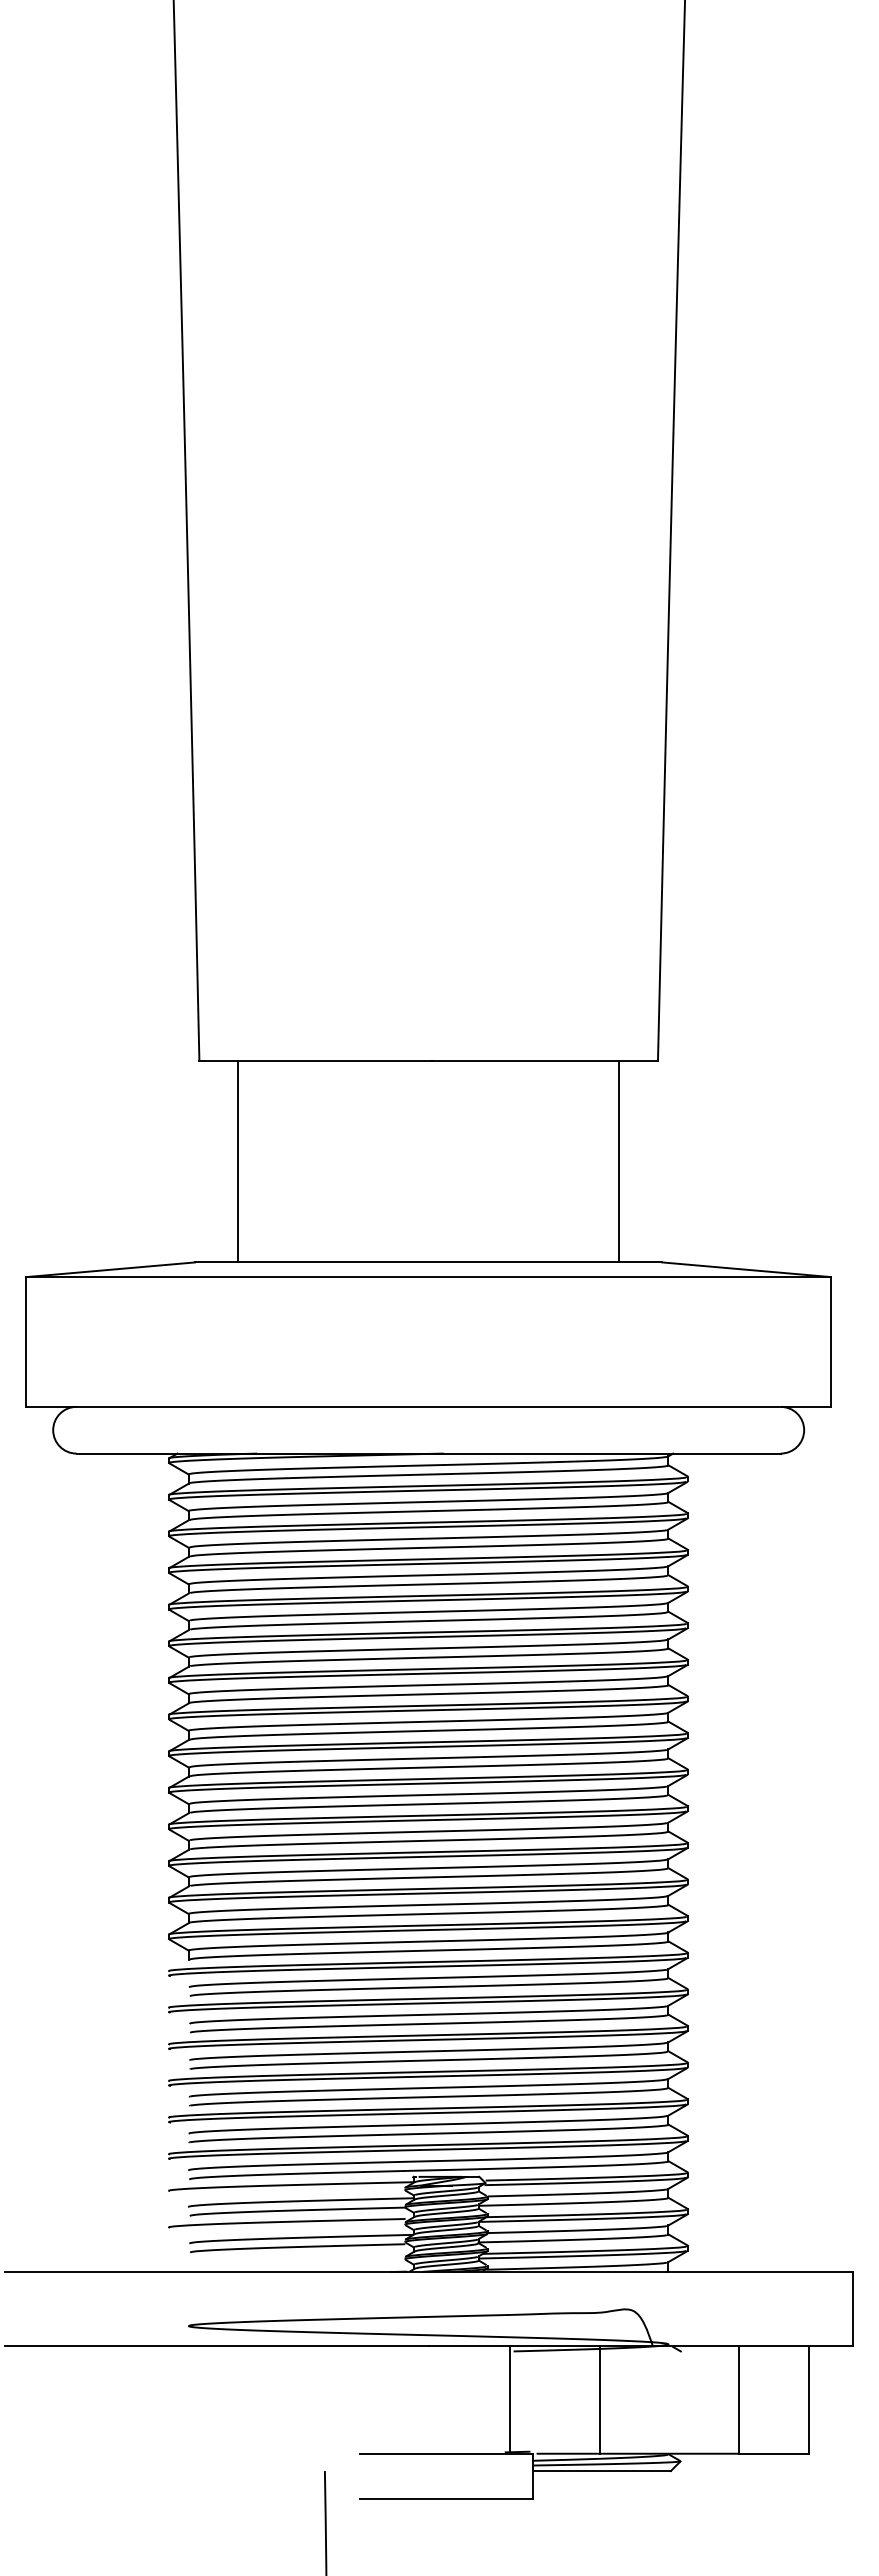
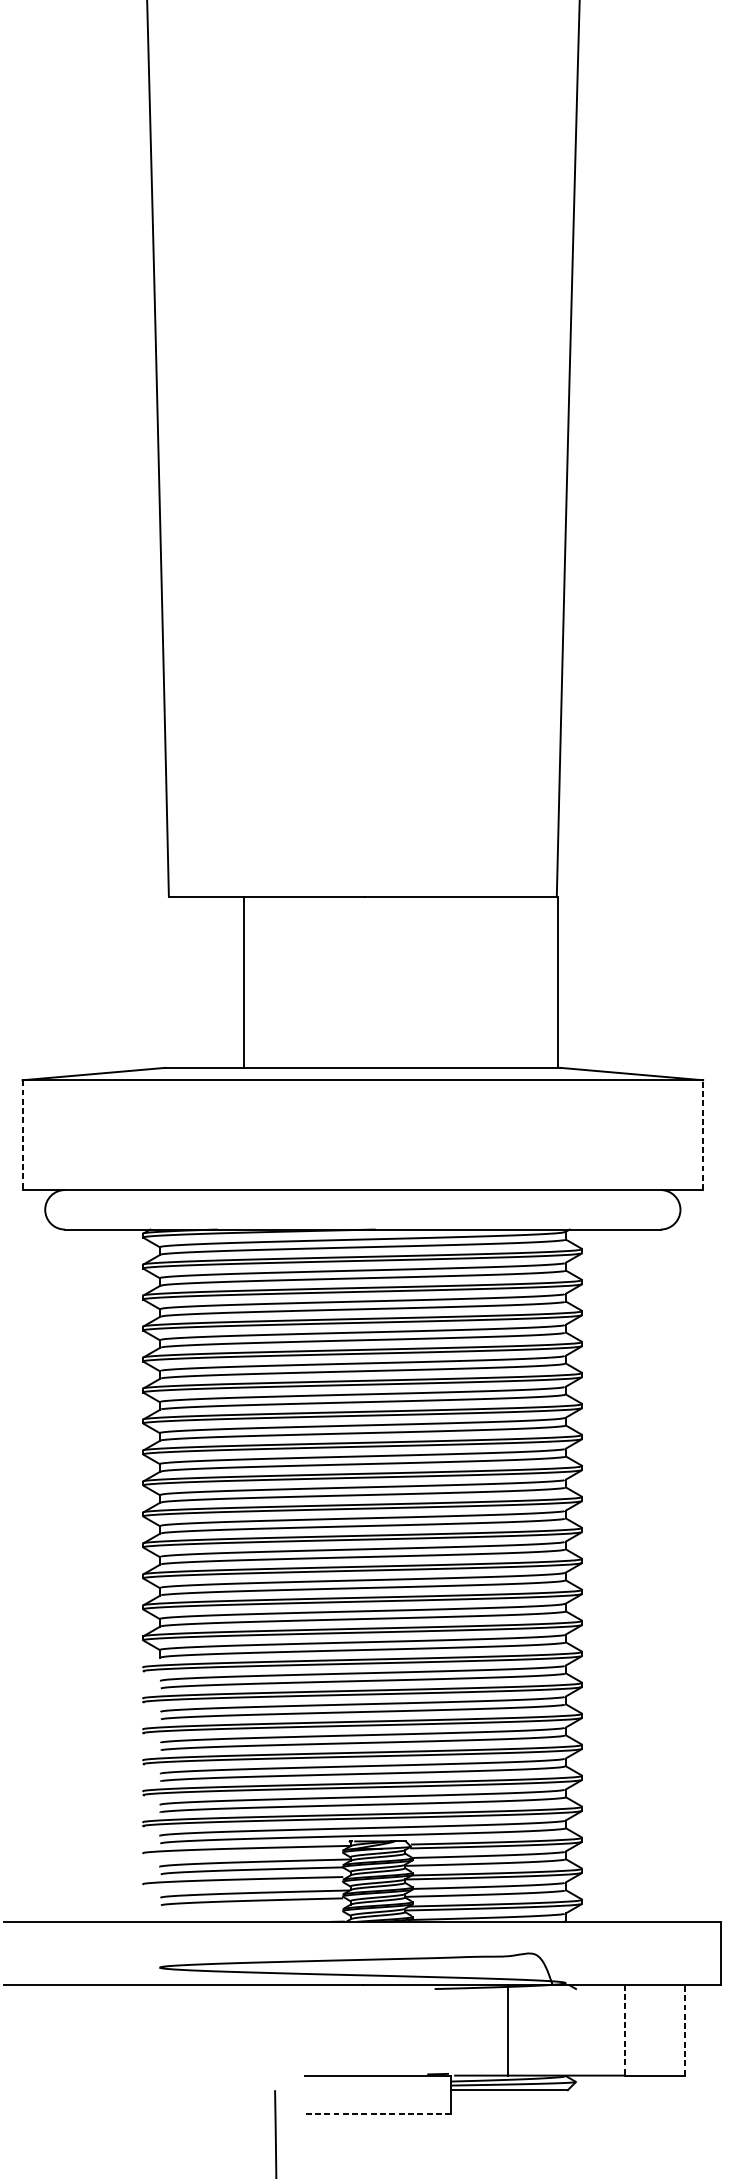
line: (238, 1161) -> (244, 982), moved
line: (619, 1161) -> (558, 982), moved
line: (26, 1341) -> (22, 1134), solid -> dashed
line: (830, 1341) -> (702, 1134), solid -> dashed
line: (510, 2399) -> (432, 2029), removed
line: (739, 2400) -> (625, 2030), solid -> dashed
line: (809, 2400) -> (684, 2030), solid -> dashed
line: (446, 2498) -> (377, 2113), solid -> dashed

